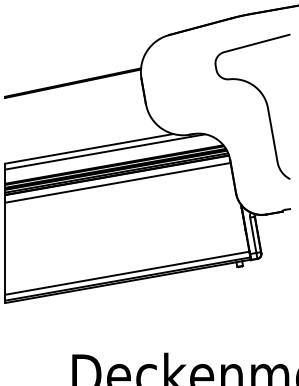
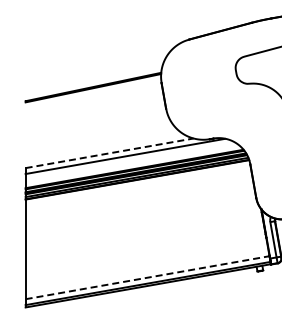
line: (89, 148) -> (109, 152), solid -> dashed
line: (117, 182) -> (137, 186), removed
line: (127, 273) -> (147, 277), solid -> dashed

